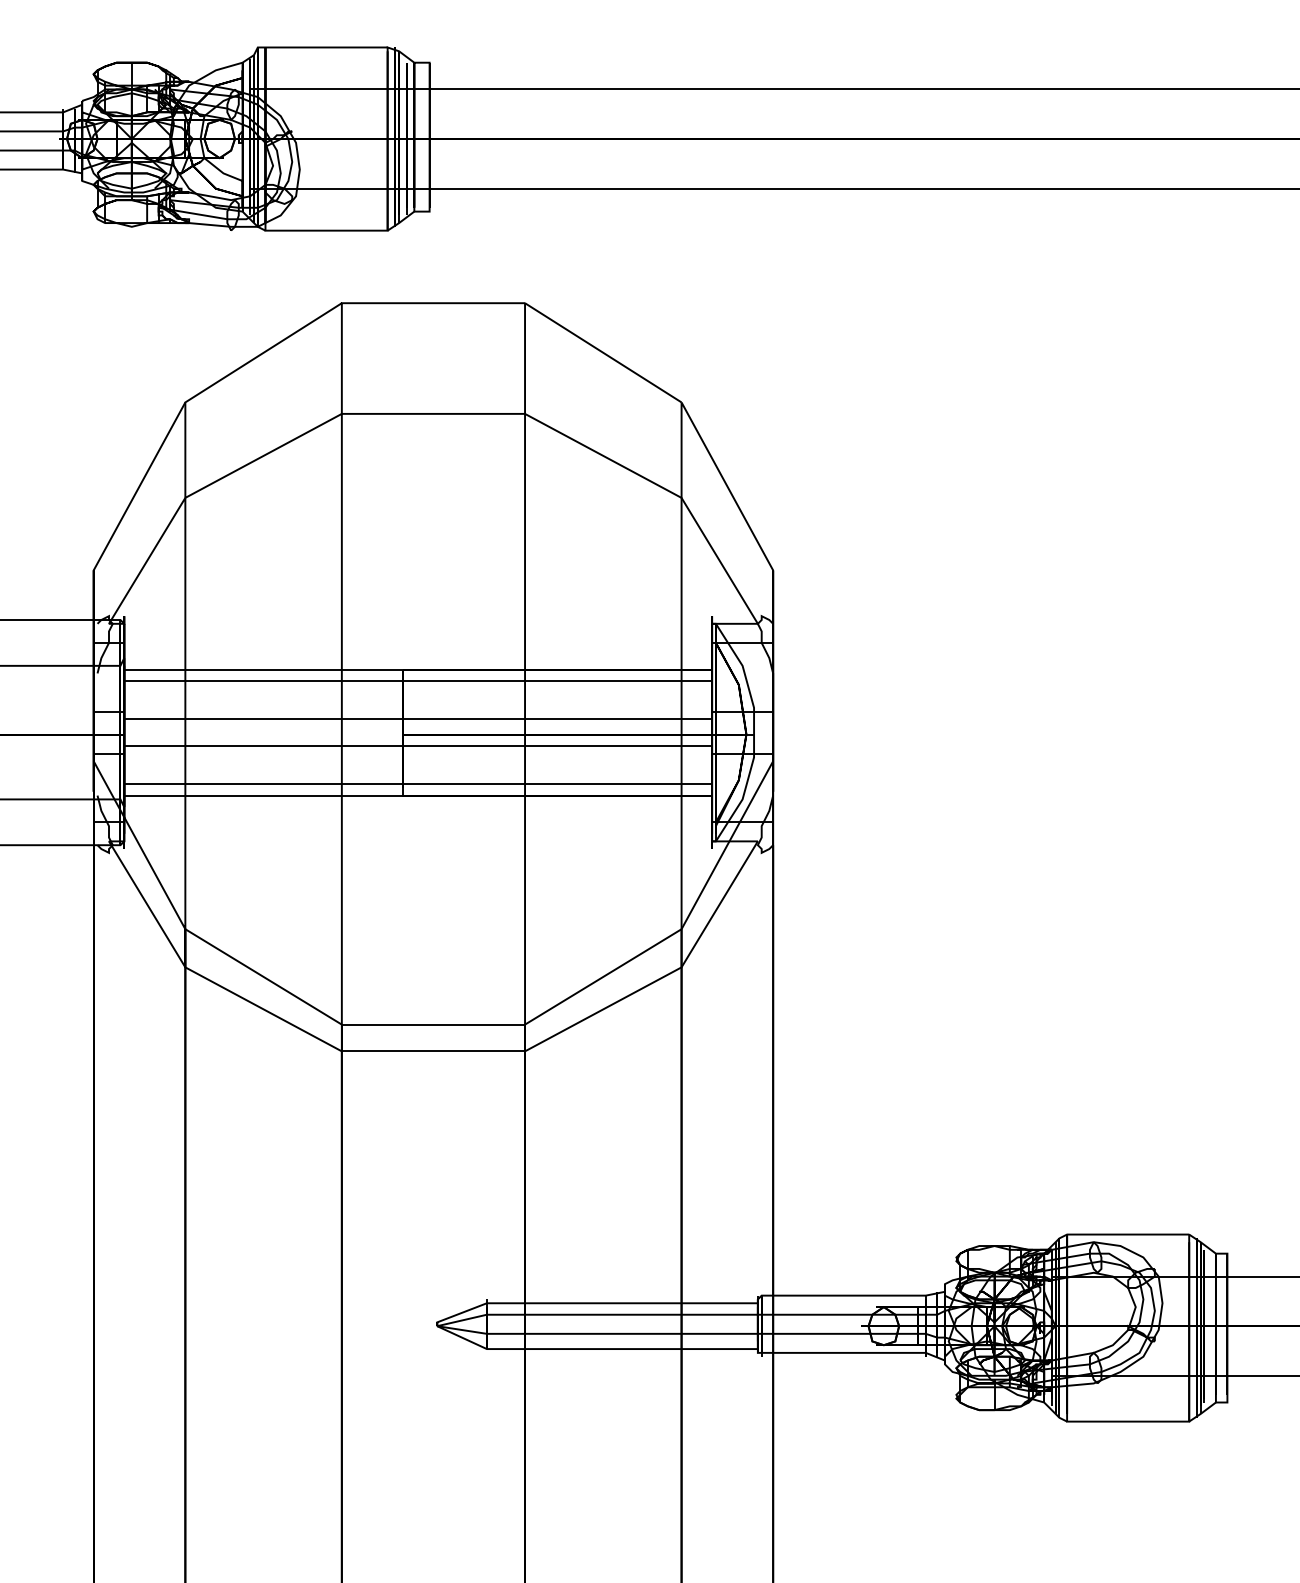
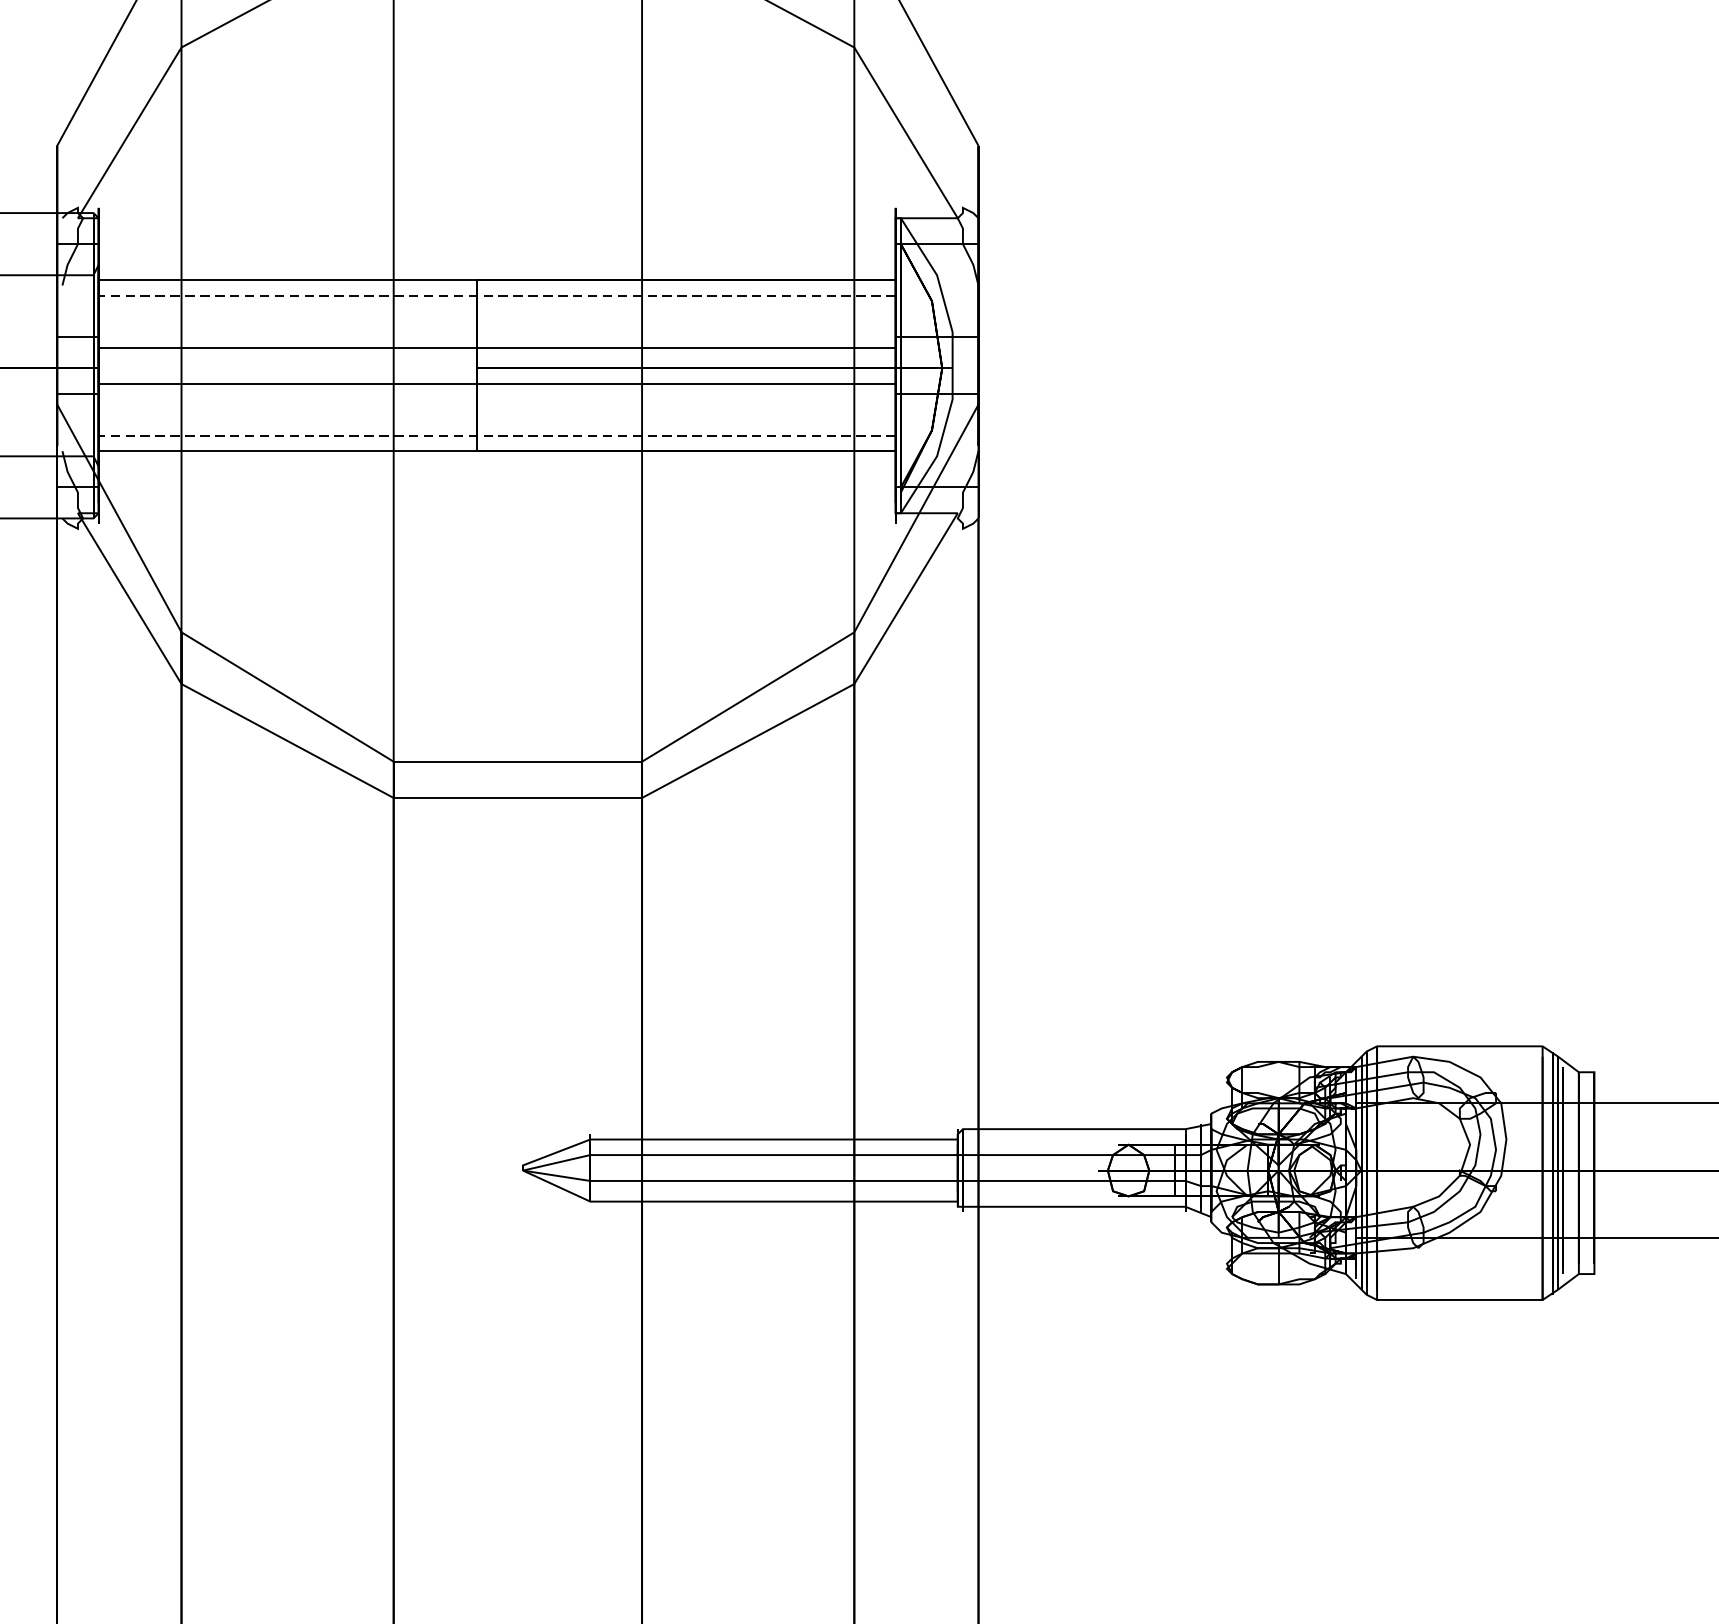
line: (418, 681) -> (497, 296), solid -> dashed
line: (418, 784) -> (497, 436), solid -> dashed

